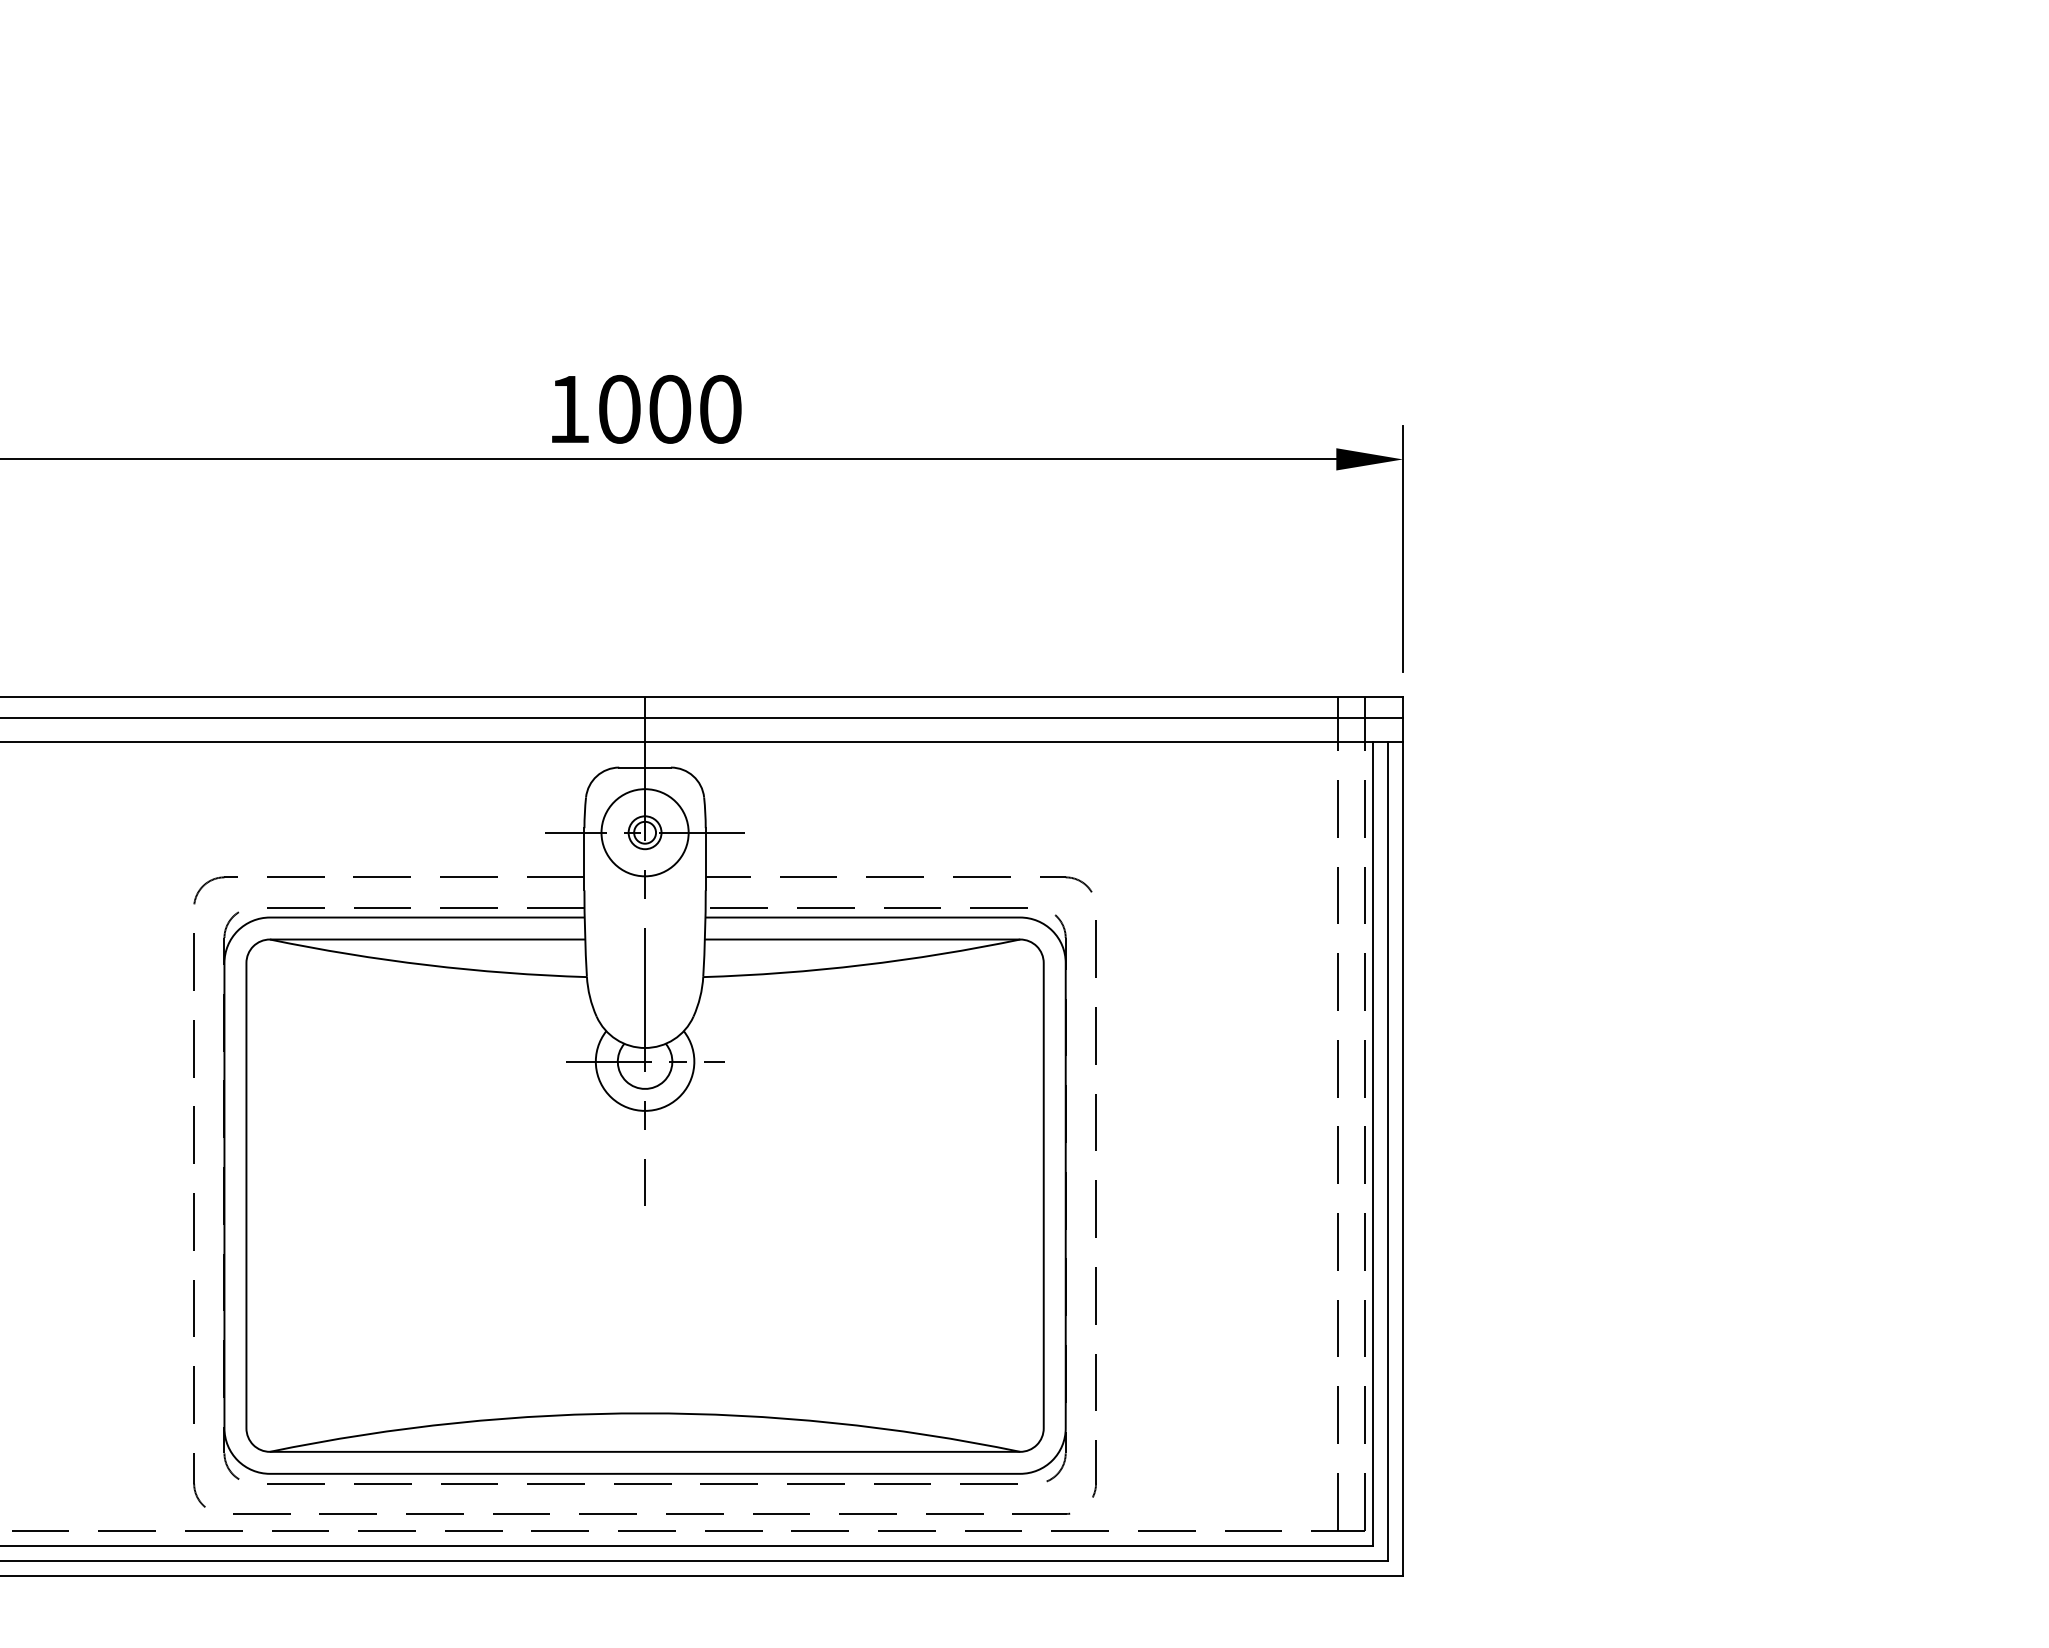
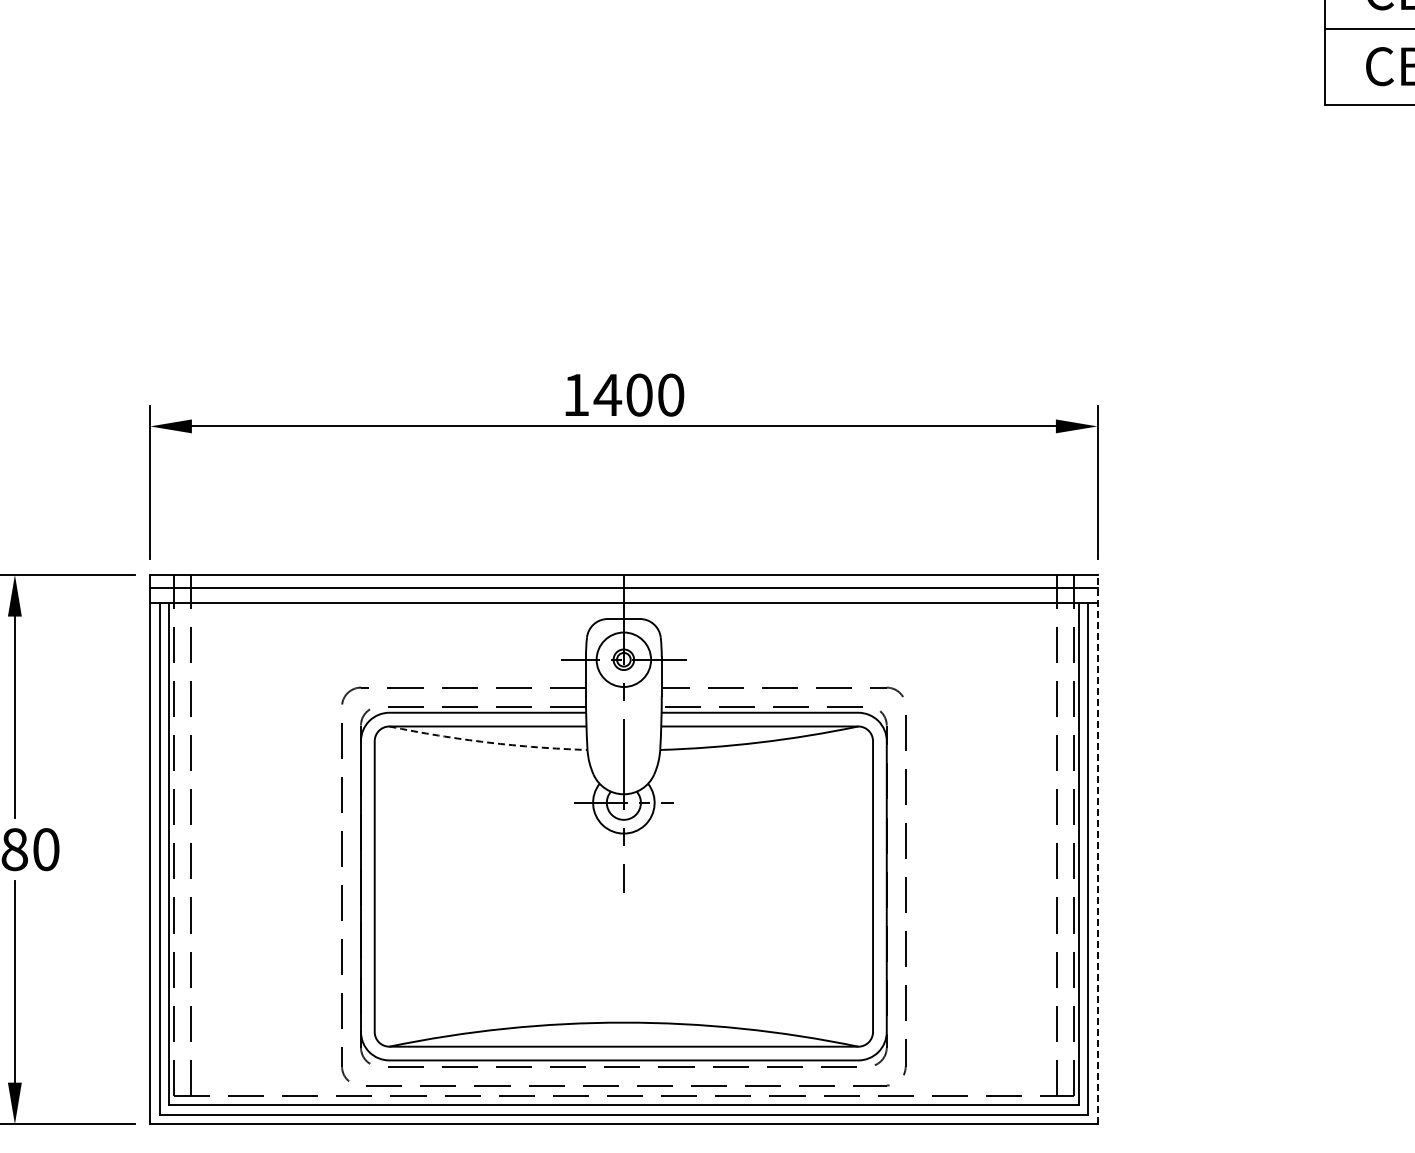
text: (618, 408) -> (607, 394), 1000 -> 1400
arc: (426, 965) -> (487, 742), solid -> dashed
line: (1402, 1136) -> (1097, 849), solid -> dashed

